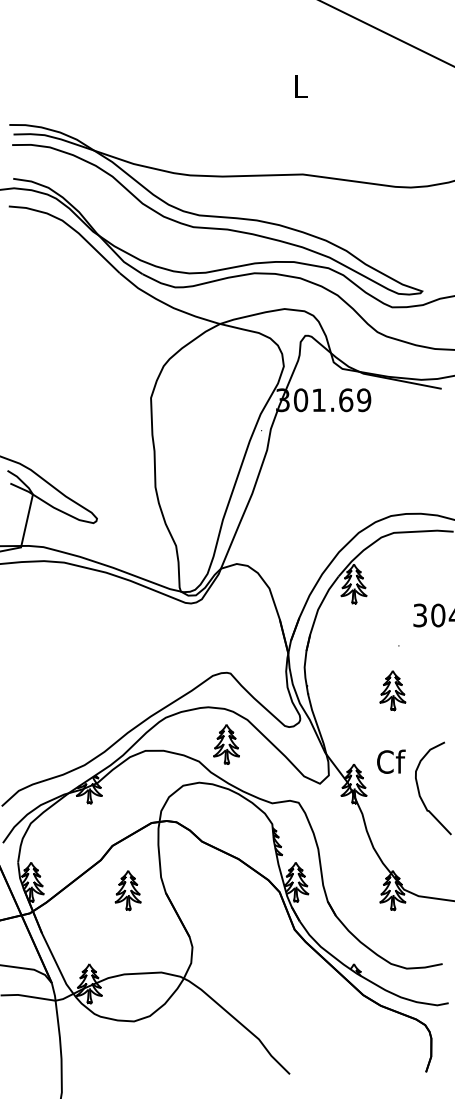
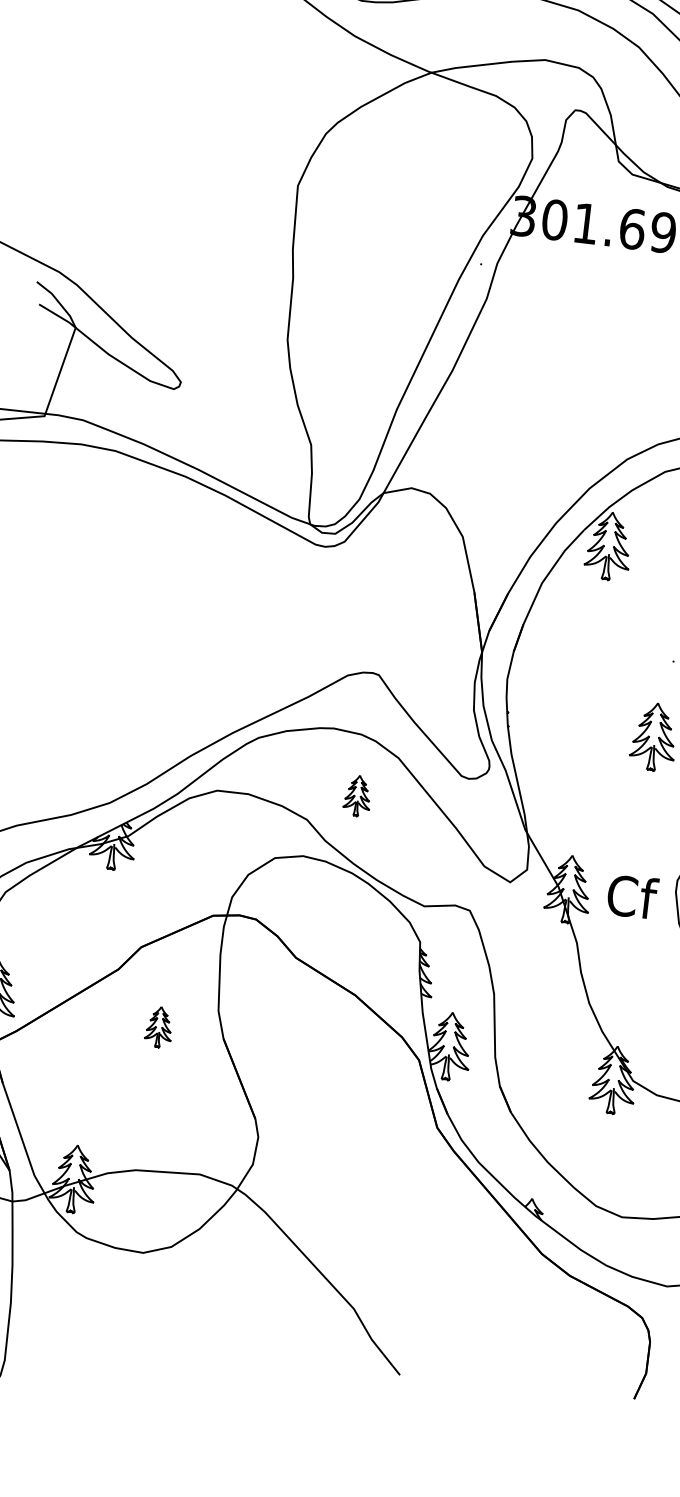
part: (226, 744) -> (357, 796), size x0.6
text: (391, 761) -> (633, 896), moved
part: (127, 890) -> (158, 1026), size x0.6

